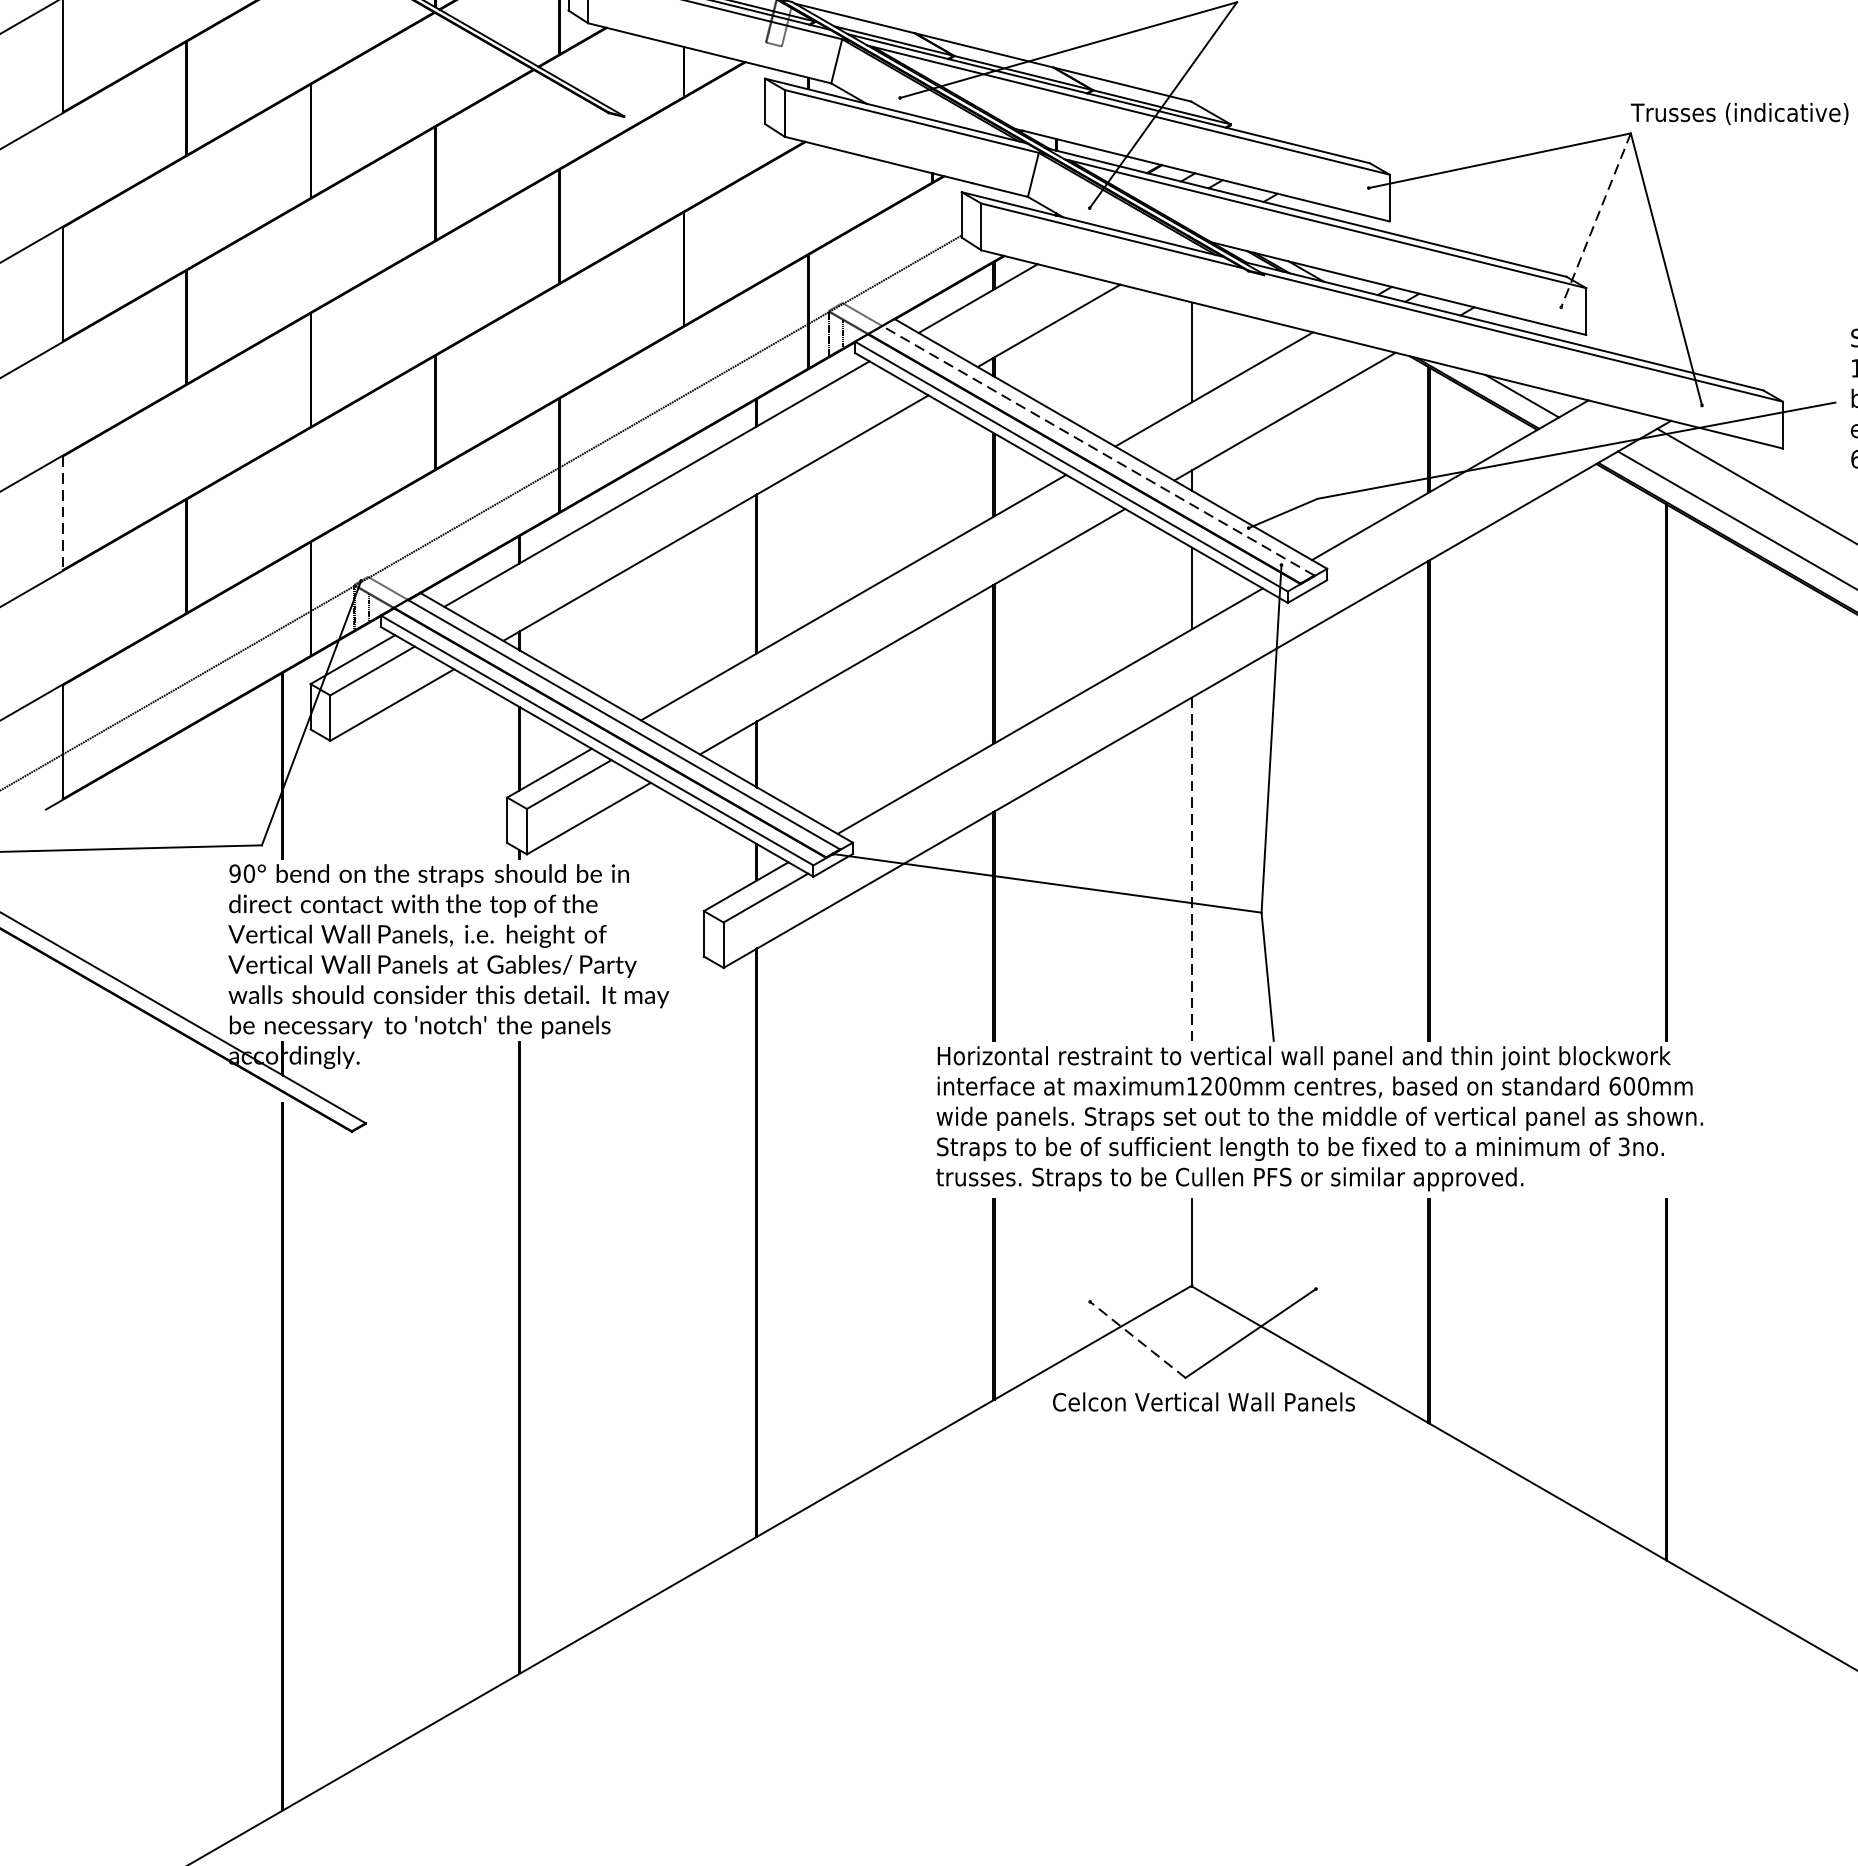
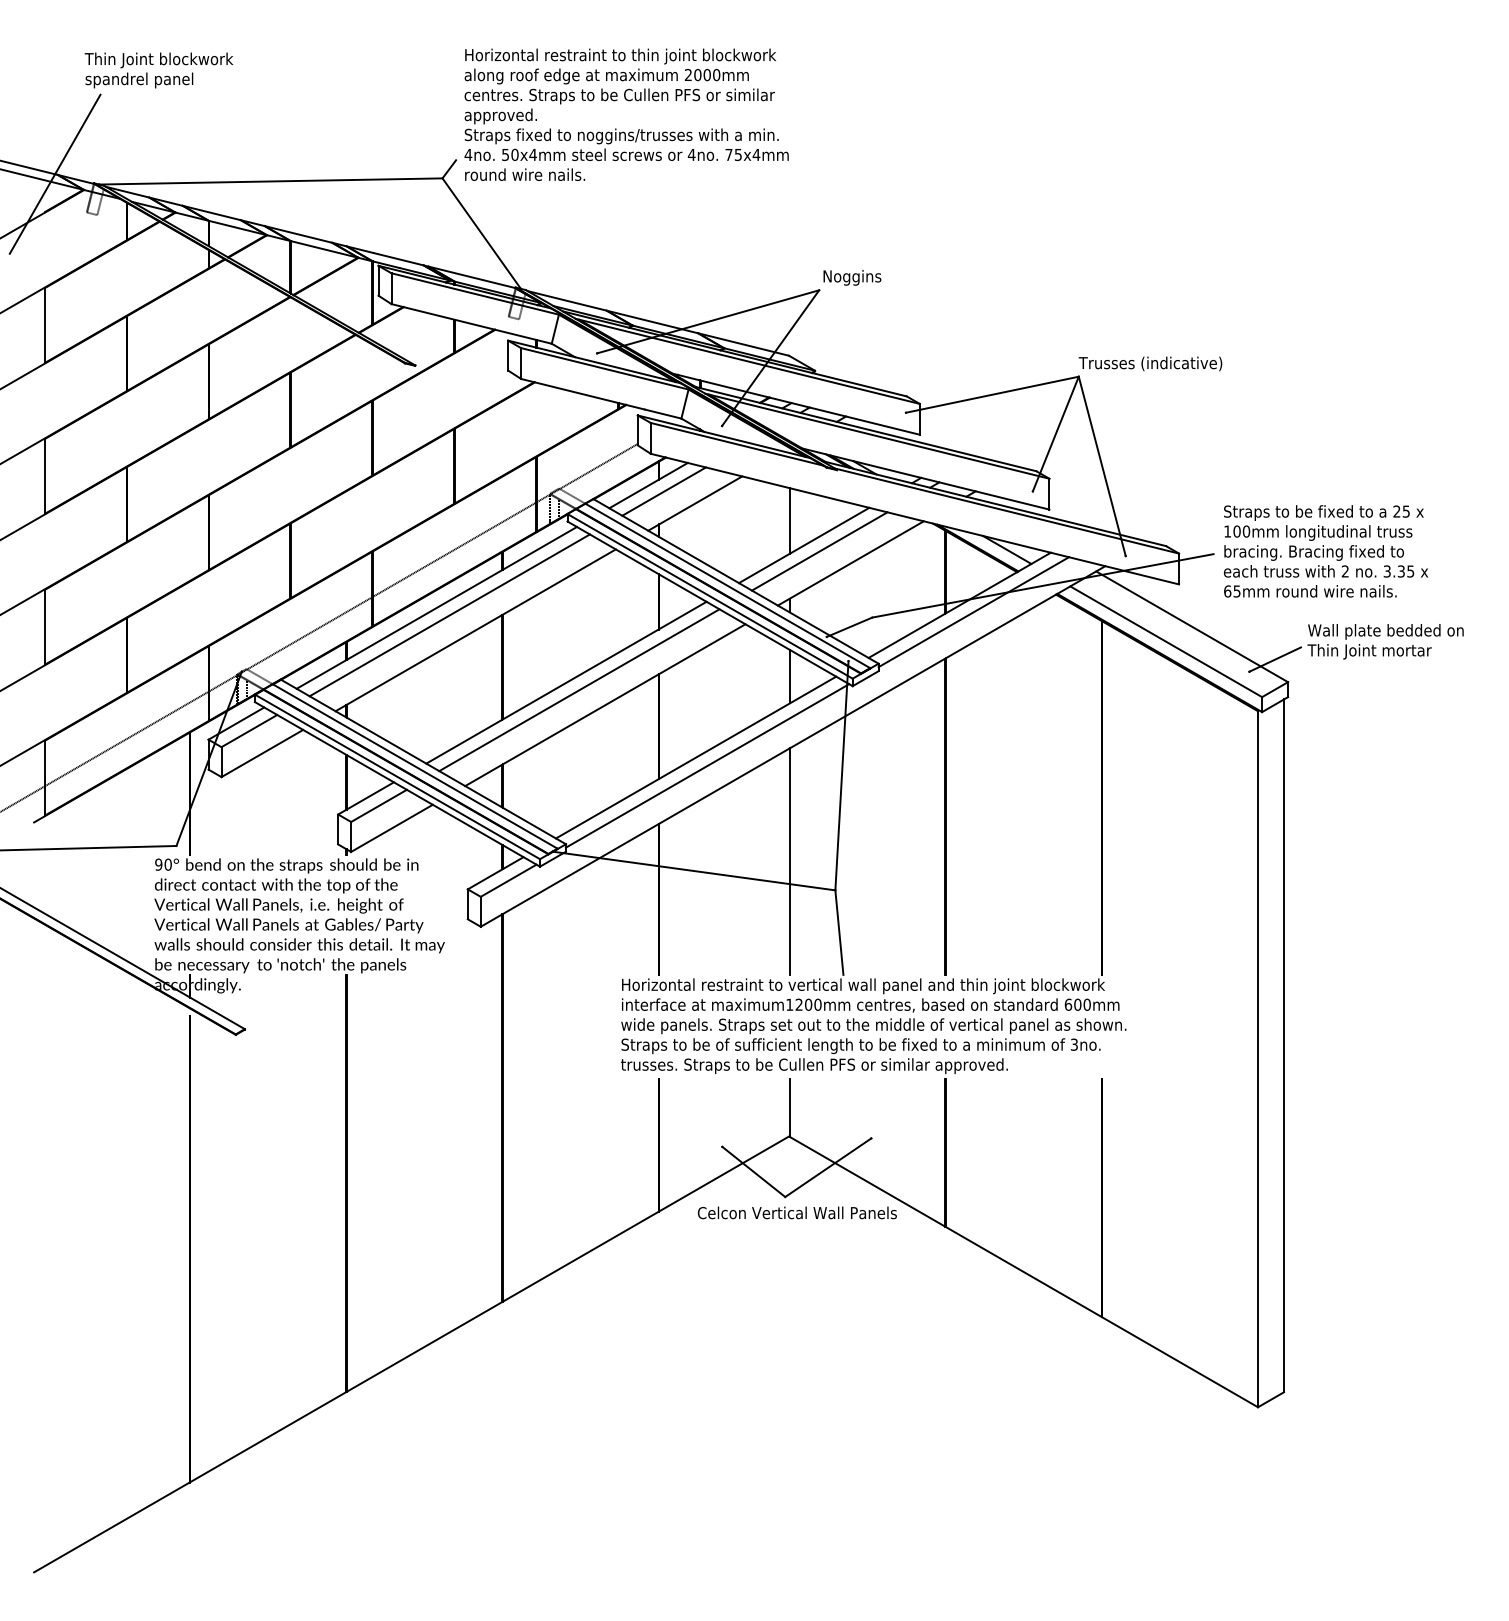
line: (1595, 221) -> (1055, 434), dashed -> solid
line: (1002, 307) -> (664, 491), added
line: (1237, 398) -> (819, 551), added
line: (1097, 450) -> (727, 585), dashed -> solid
line: (1471, 491) -> (973, 612), added
line: (676, 495) -> (449, 615), added
line: (63, 513) -> (45, 627), dashed -> solid
line: (873, 609) -> (579, 690), added
line: (1067, 723) -> (707, 765), added
line: (1191, 870) -> (789, 862), dashed -> solid
line: (1137, 1339) -> (753, 1171), dashed -> solid

